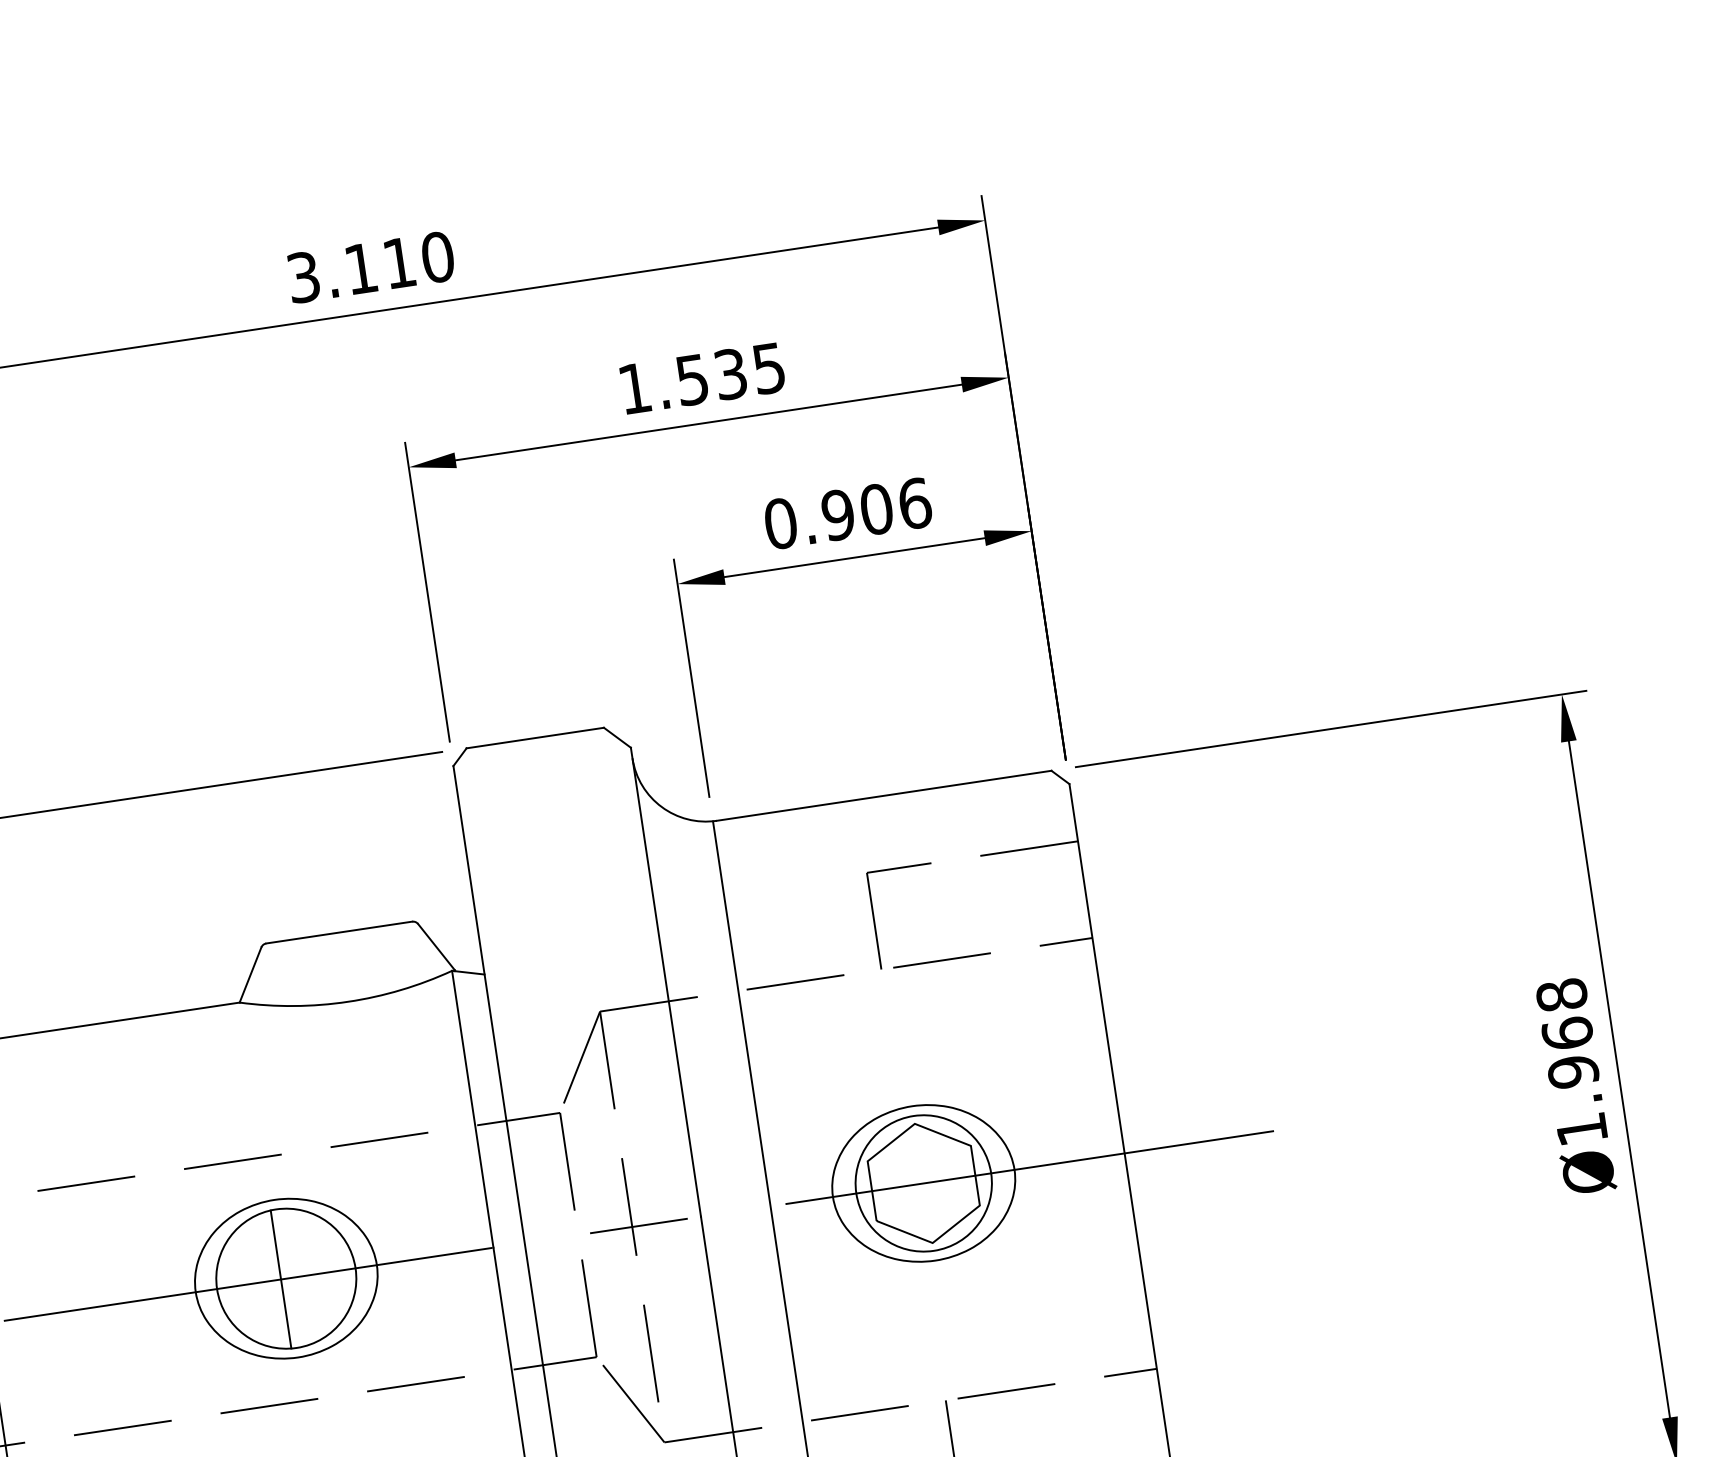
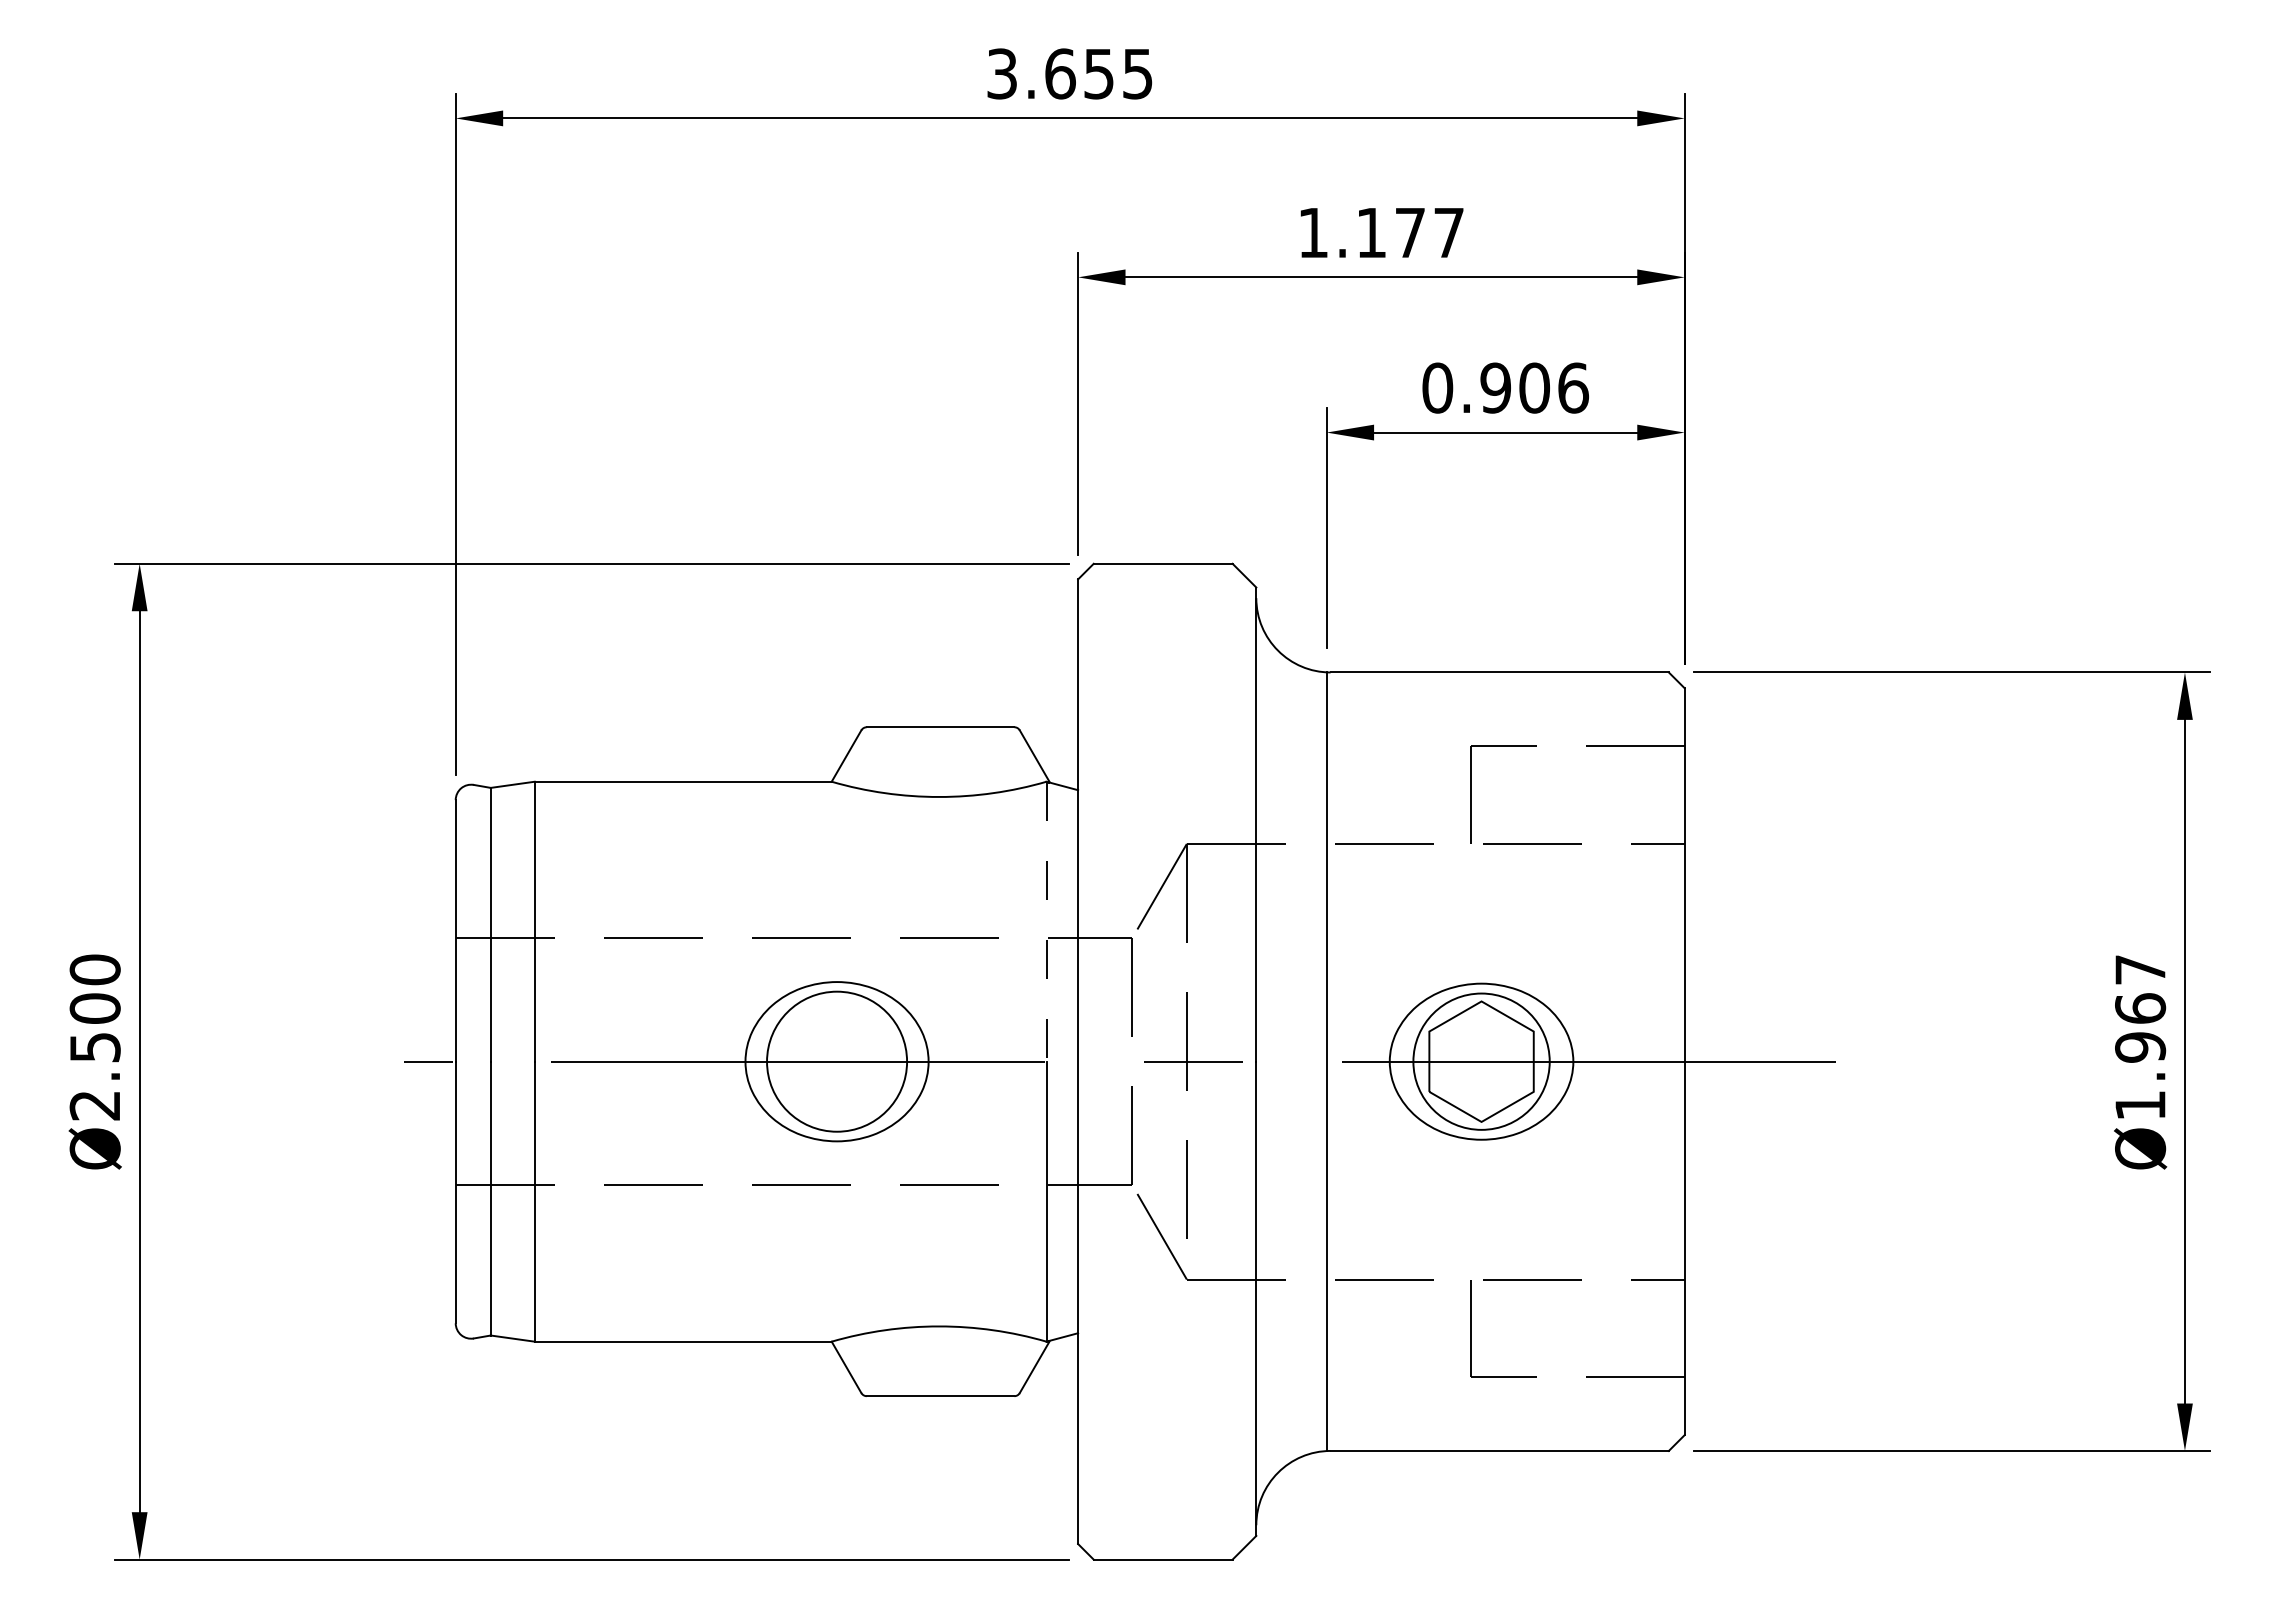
text: (399, 262) -> (1099, 73), 3.110 -> 3.655
text: (730, 373) -> (1410, 232), 1.535 -> 1.177
text: (1561, 994) -> (2140, 969), Ø1.968 -> Ø1.967
line: (472, 1109) -> (1046, 921), solid -> dashed
line: (280, 1279) -> (831, 1061), removed

